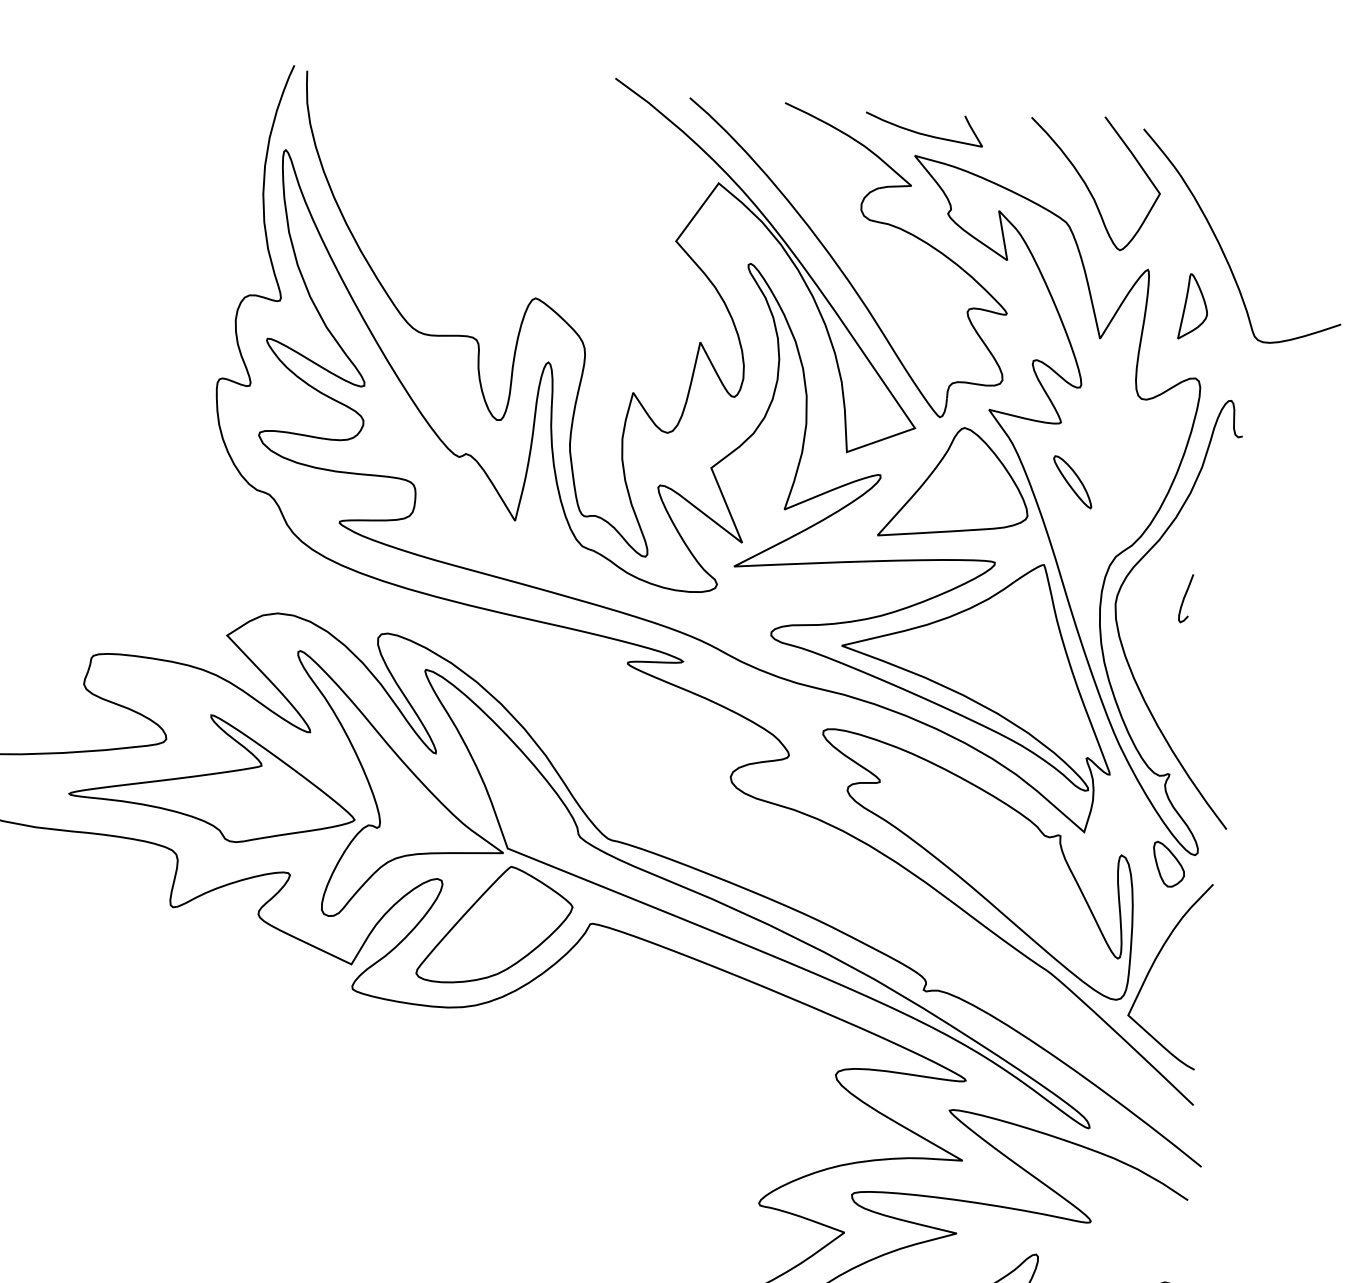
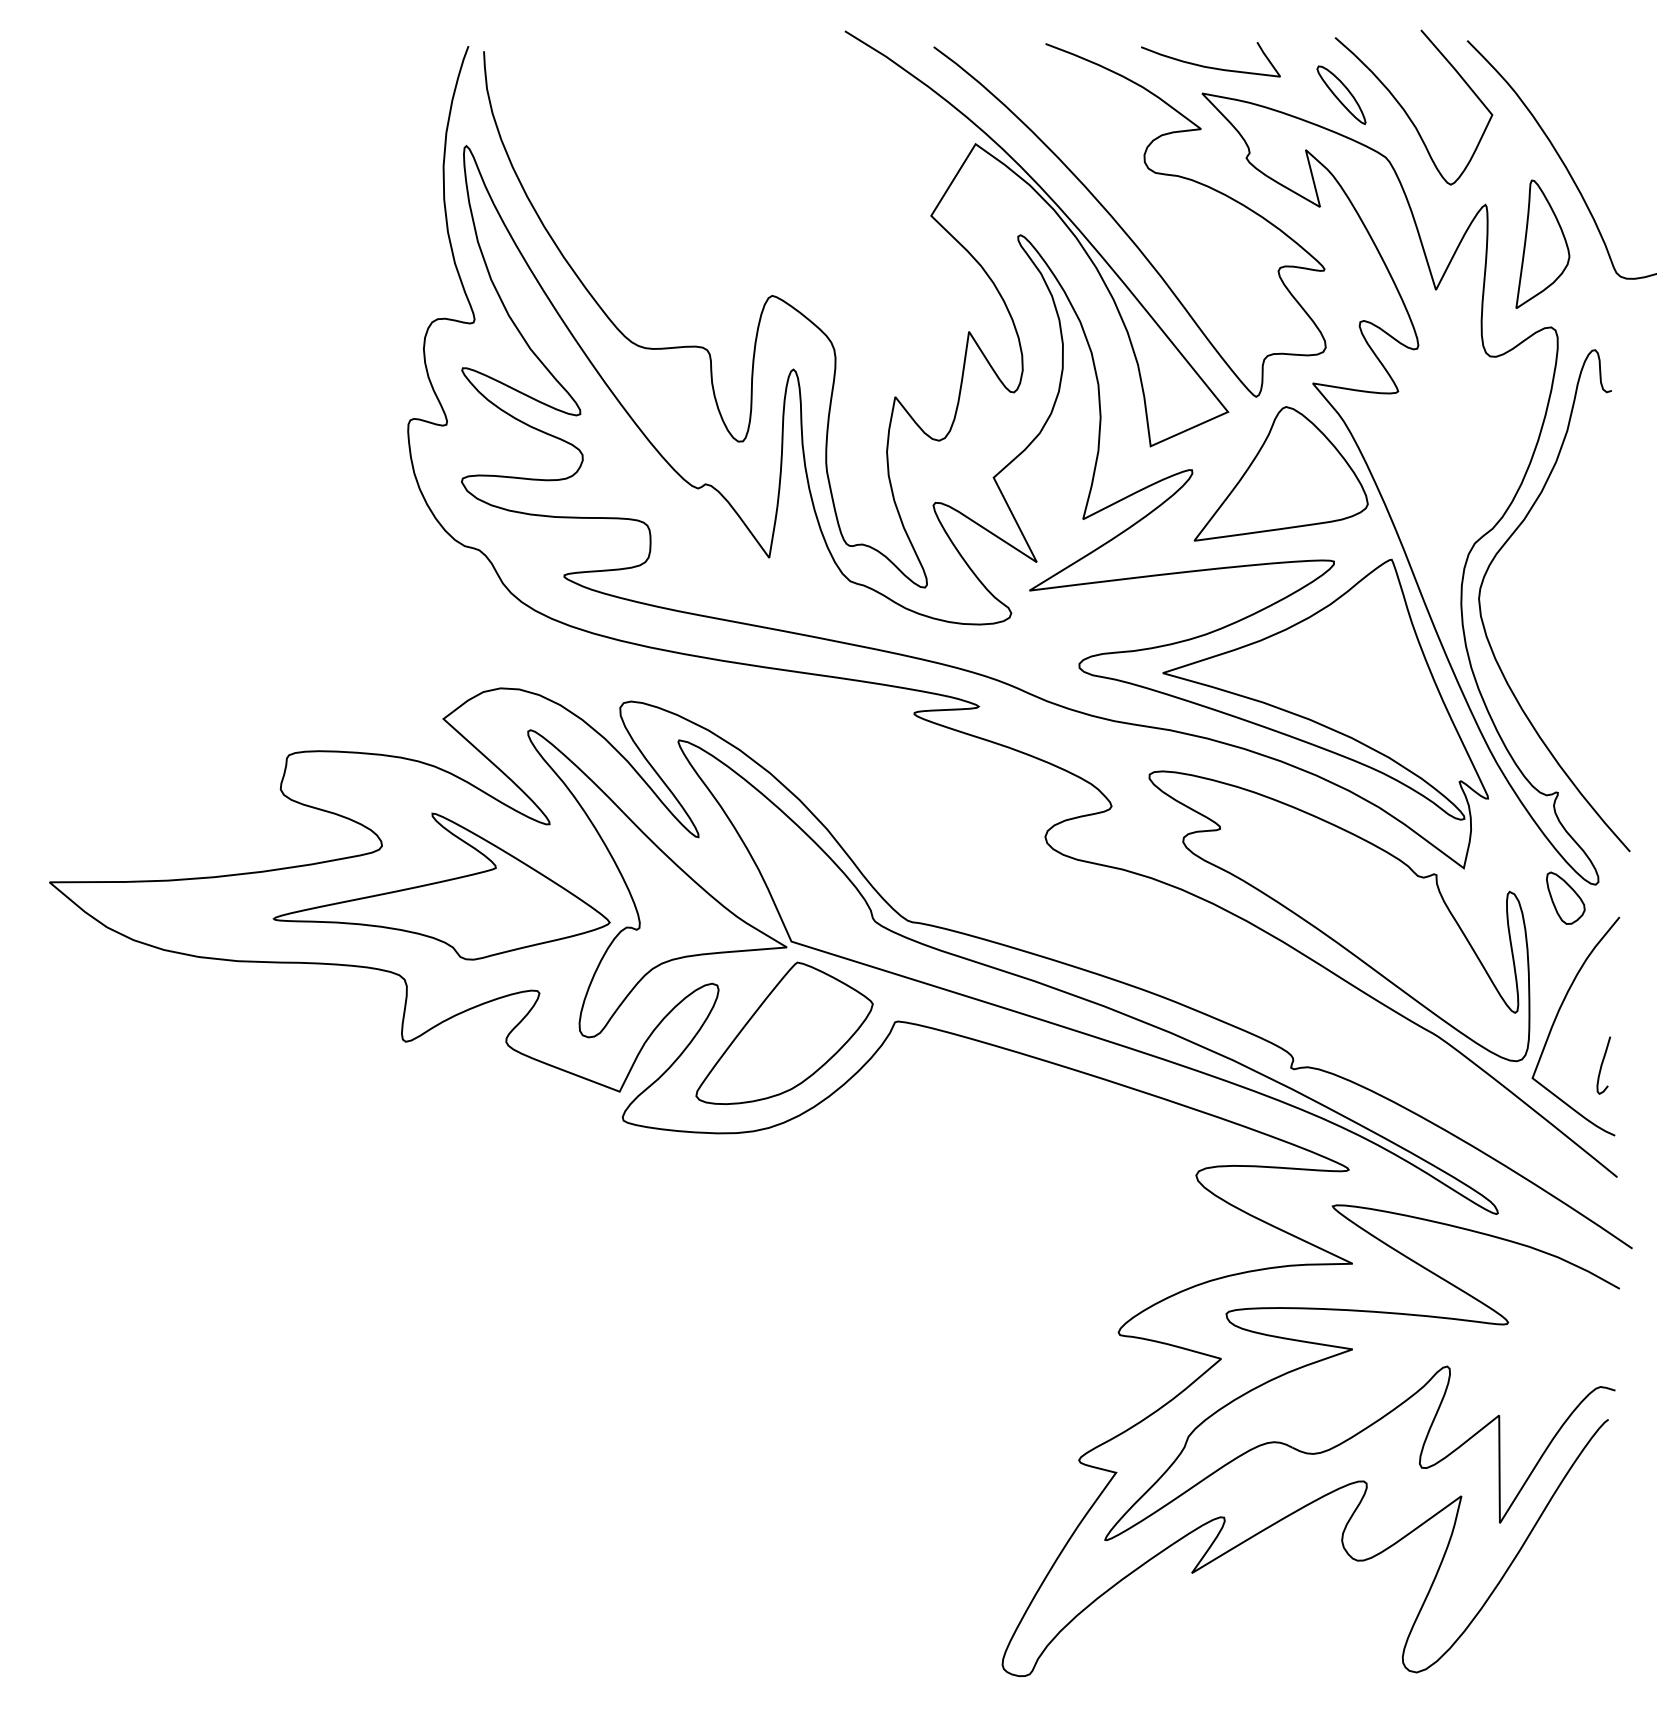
part: (1193, 306) -> (1542, 243), size x1.67
part: (1072, 482) -> (1341, 95), moved
curve: (1184, 598) -> (1602, 1065), moved

